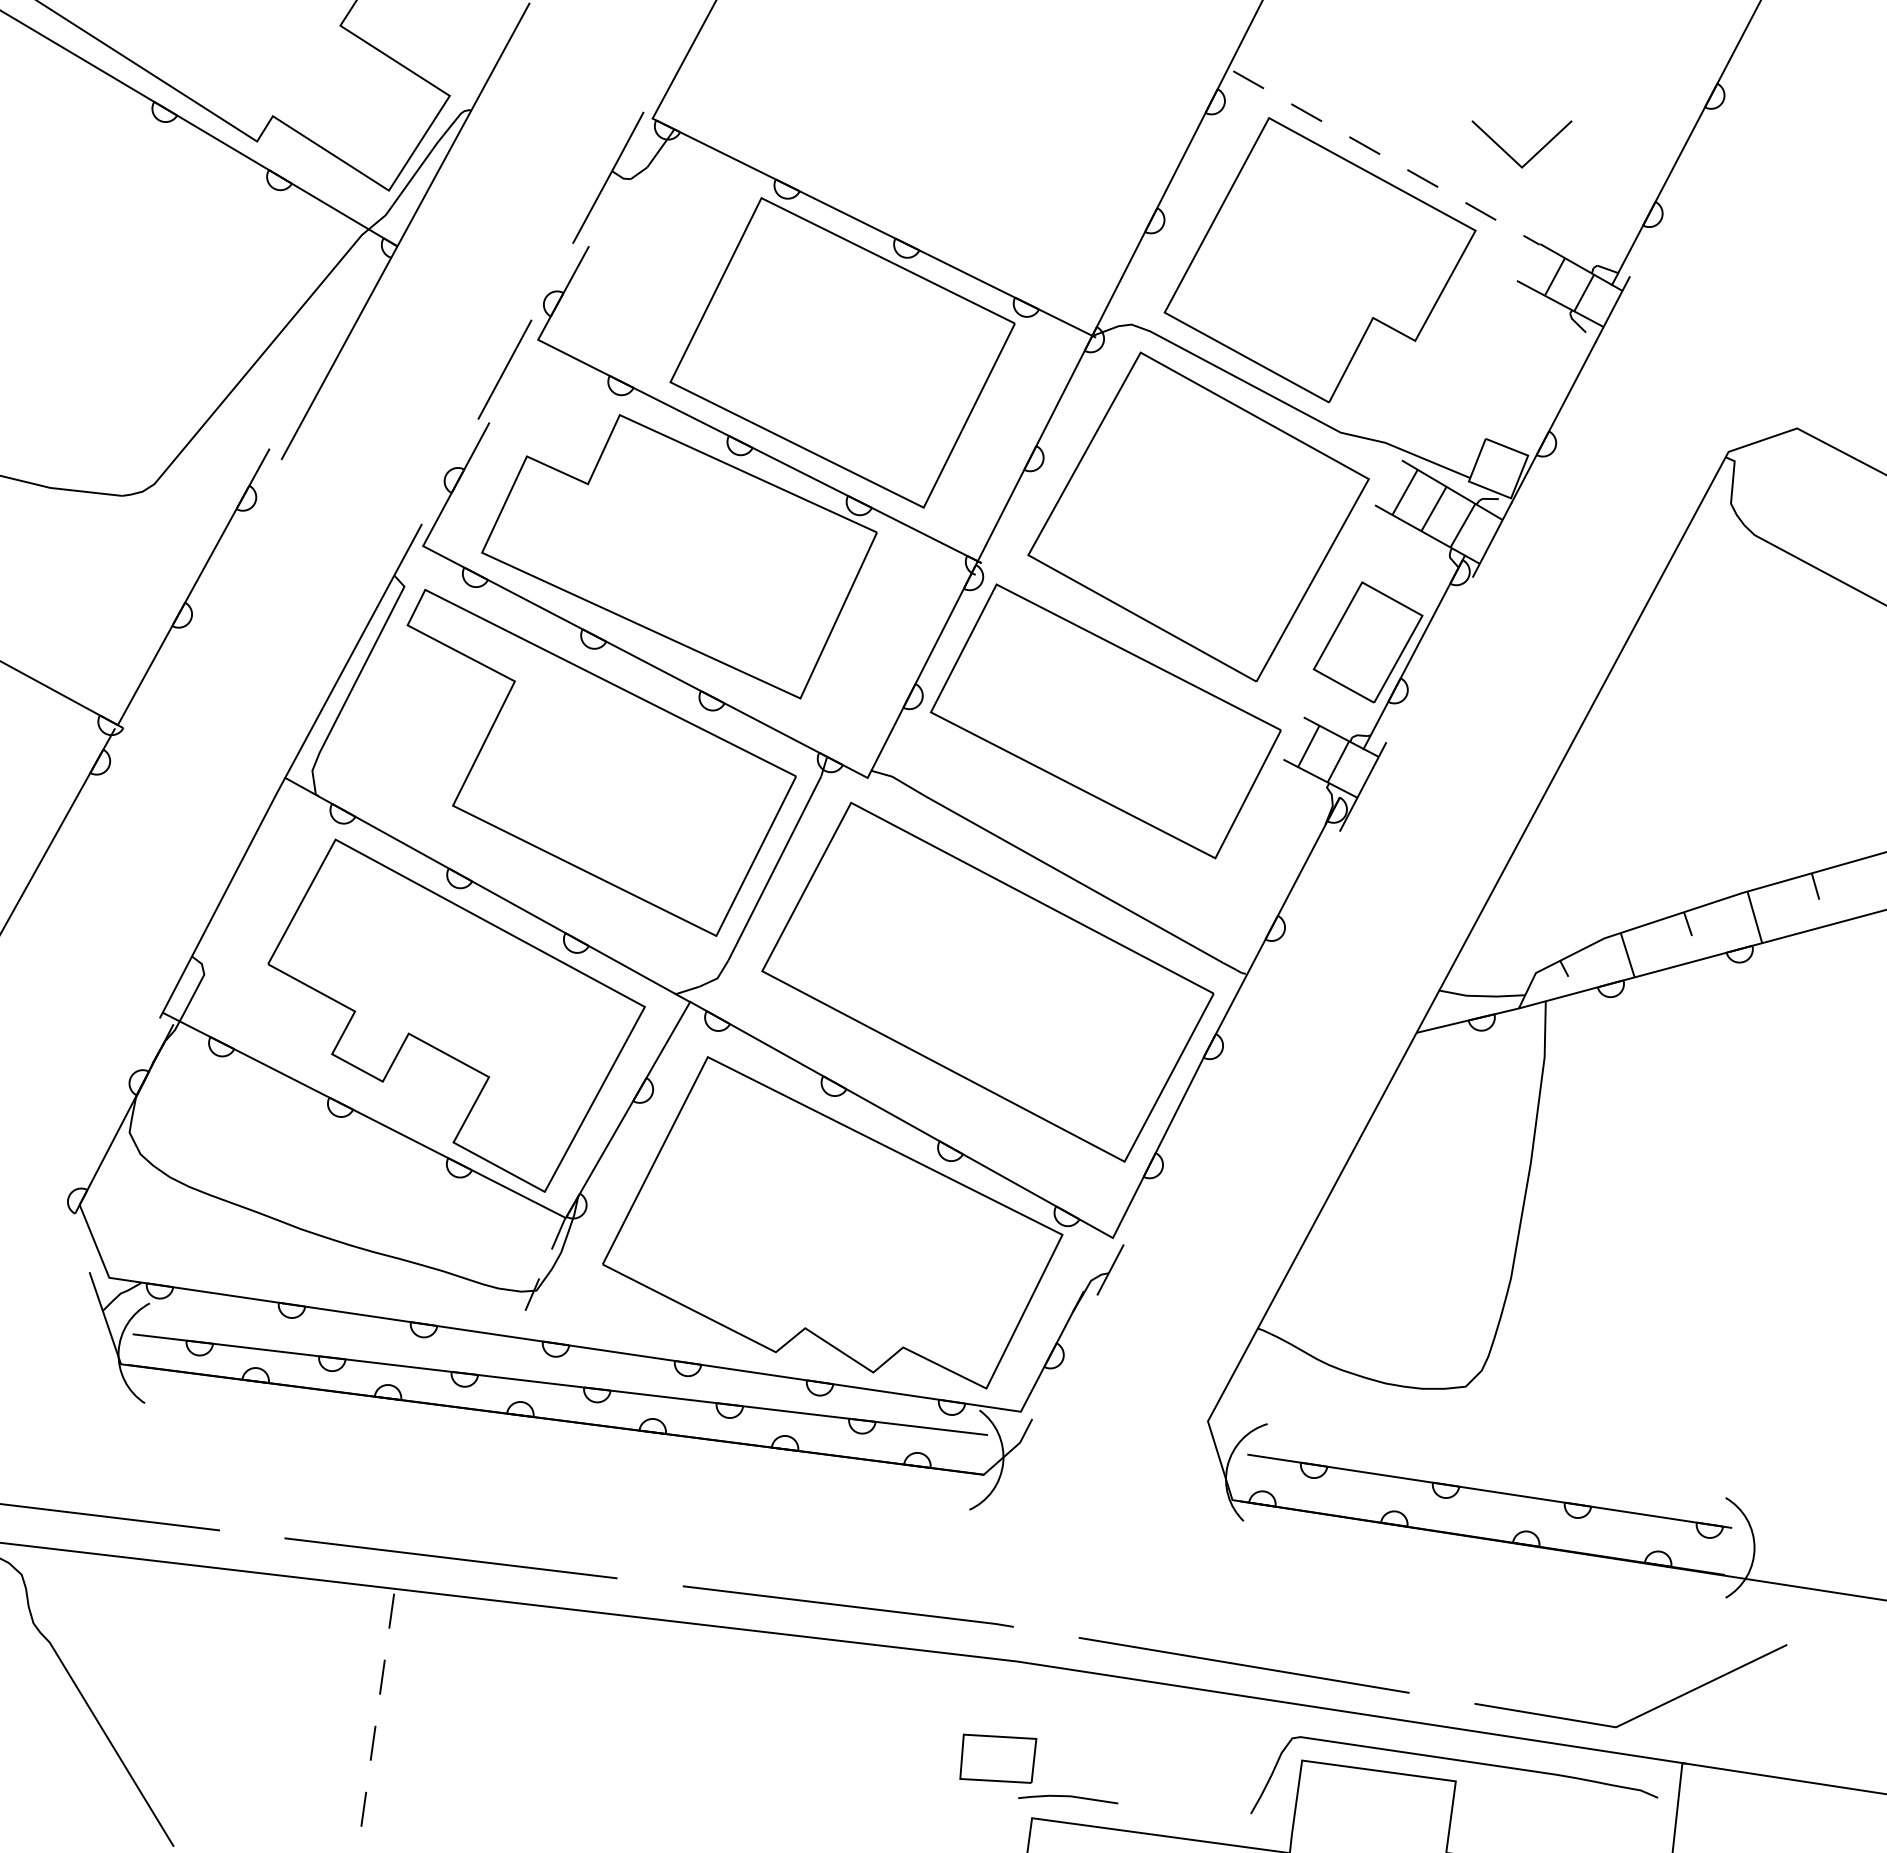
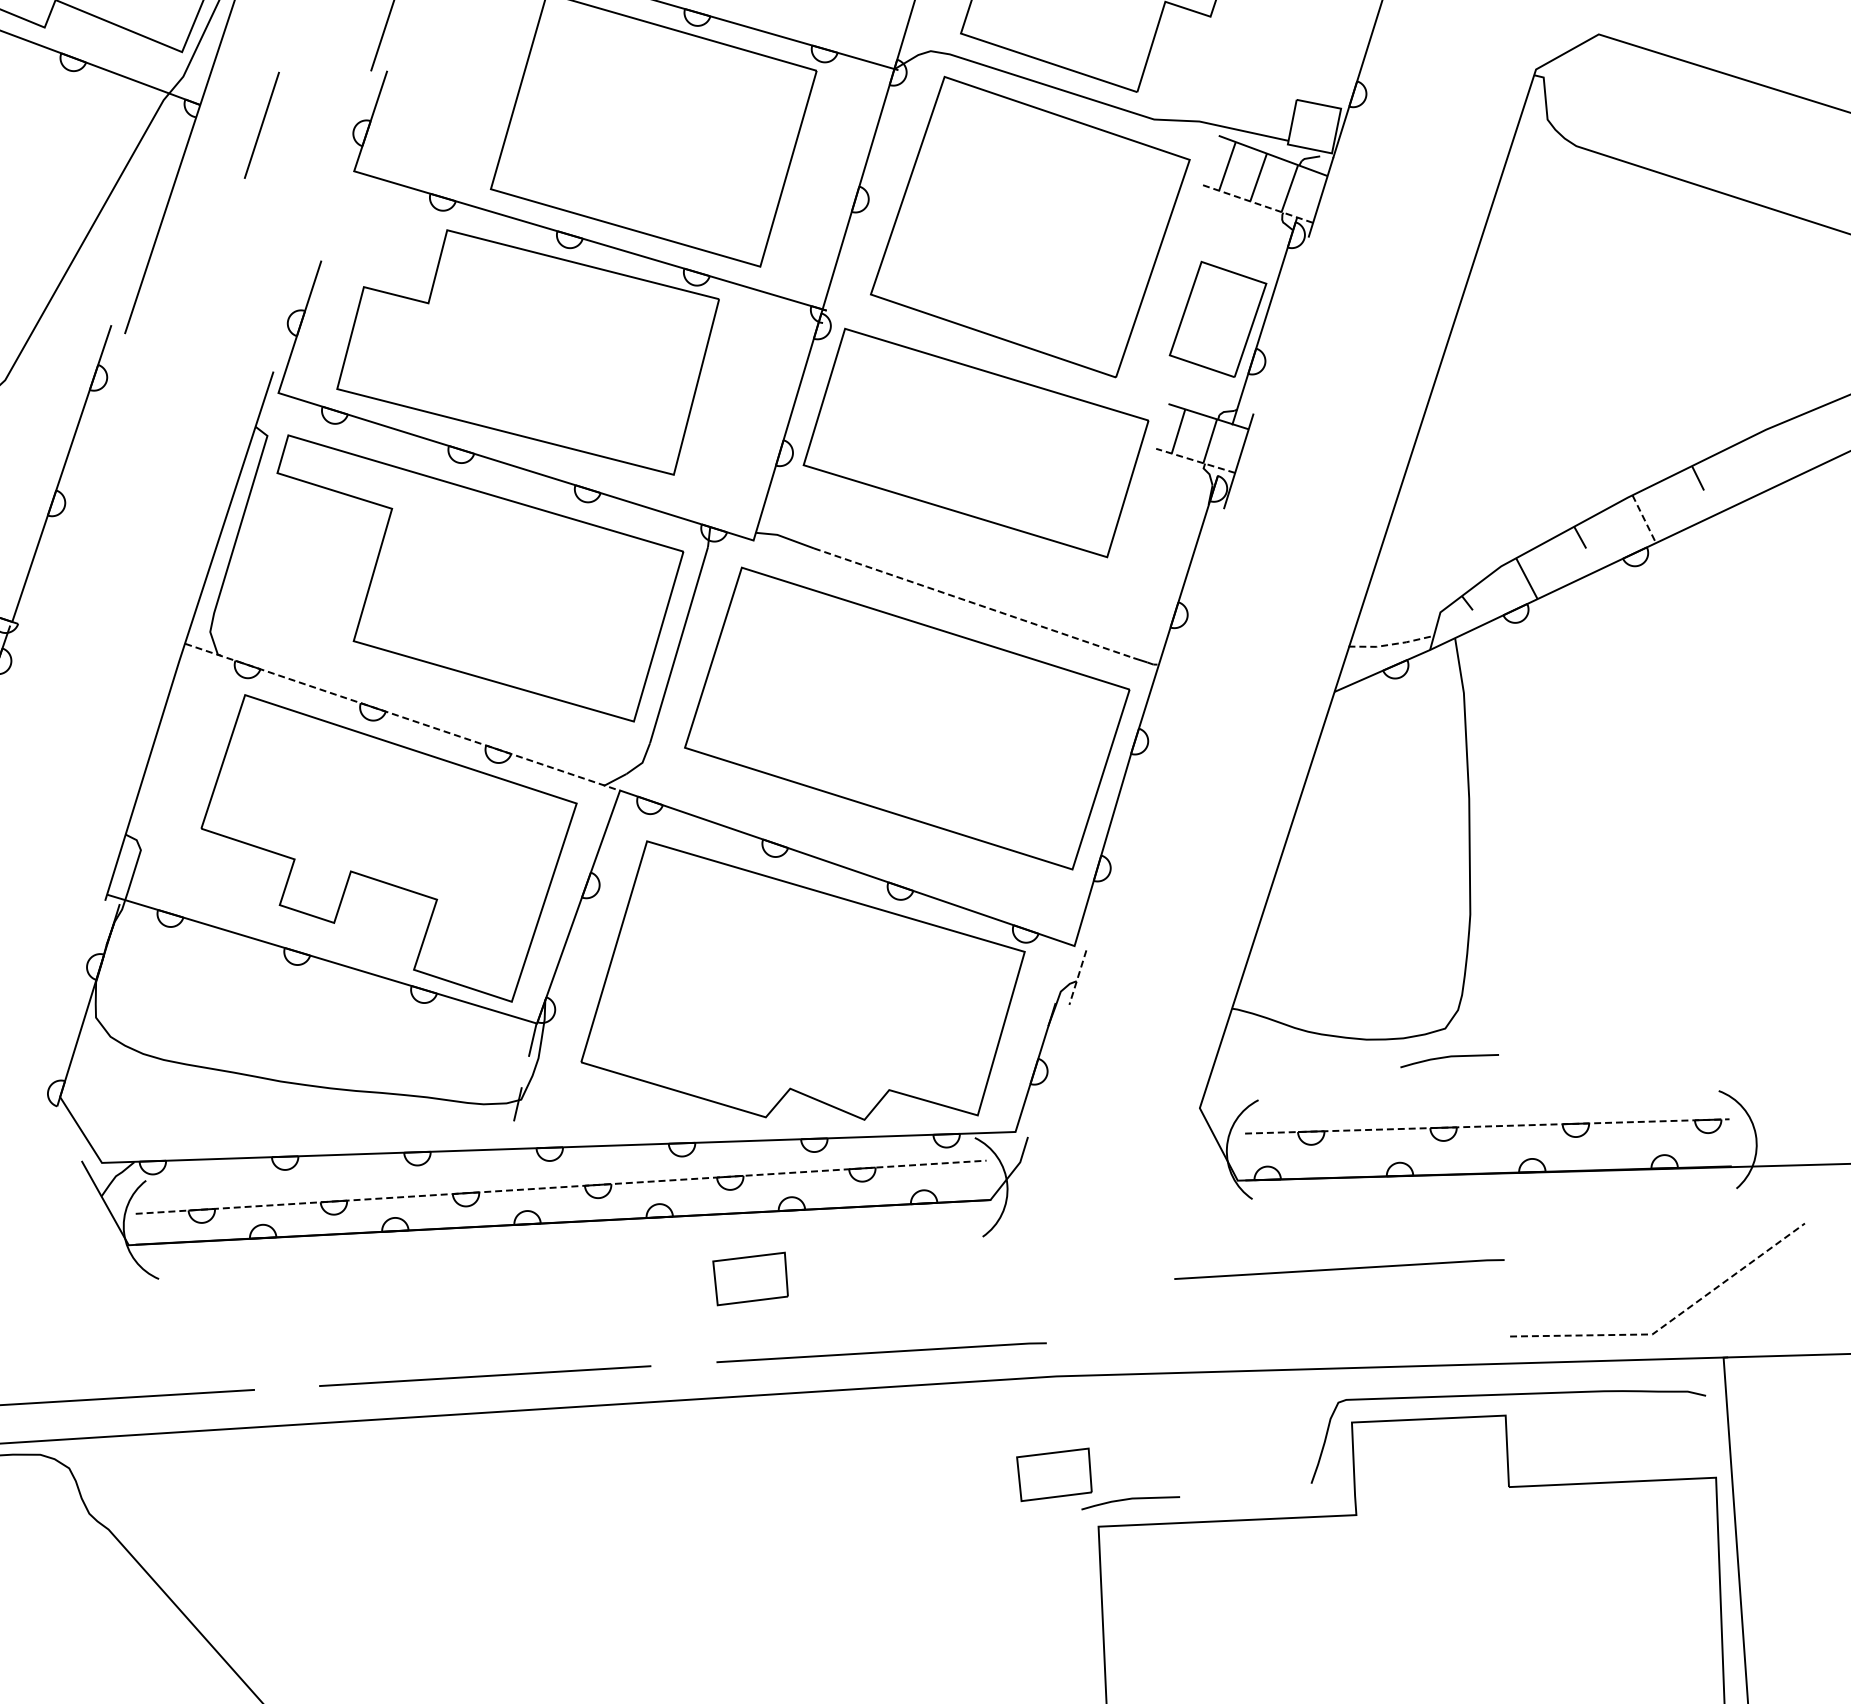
line: (504, 369) -> (261, 125), moved
line: (1427, 534) -> (1256, 203), solid -> dashed
line: (1320, 778) -> (1195, 460), solid -> dashed
line: (1075, 880) -> (974, 603), solid -> dashed
line: (488, 890) -> (403, 717), solid -> dashed
line: (1754, 917) -> (1643, 519), solid -> dashed
line: (1482, 996) -> (1392, 644), solid -> dashed
line: (1110, 1269) -> (1077, 977), solid -> dashed
line: (560, 1384) -> (561, 1187), solid -> dashed
line: (1464, 1416) -> (1449, 1057), added
line: (1490, 1491) -> (1488, 1126), solid -> dashed
part: (732, 1509) -> (751, 1278), added
line: (1316, 1606) -> (1338, 1269), added
line: (391, 1610) -> (436, 1437), removed
line: (1243, 1664) -> (1277, 1339), removed
line: (382, 1676) -> (439, 1503), removed
line: (1636, 1717) -> (1670, 1321), solid -> dashed
line: (372, 1742) -> (441, 1569), removed
line: (363, 1808) -> (444, 1635), removed

